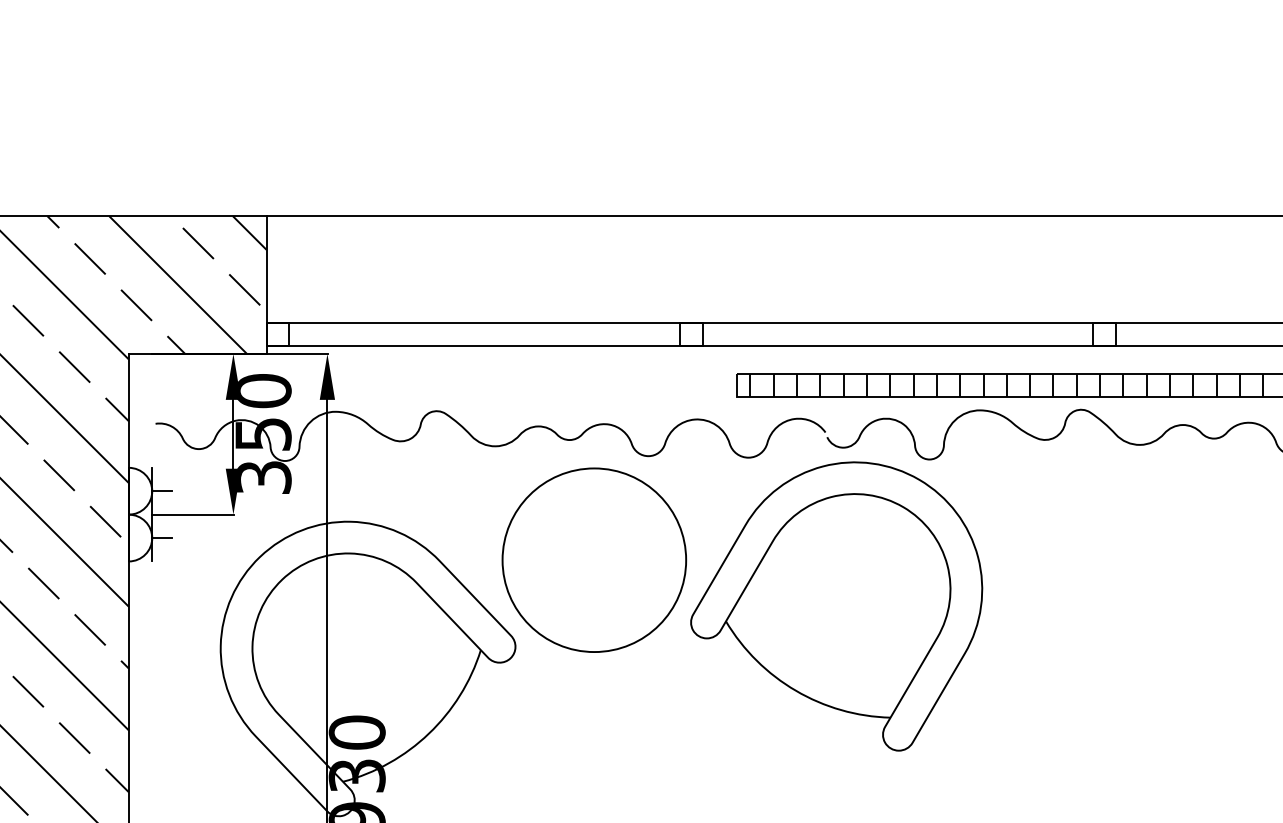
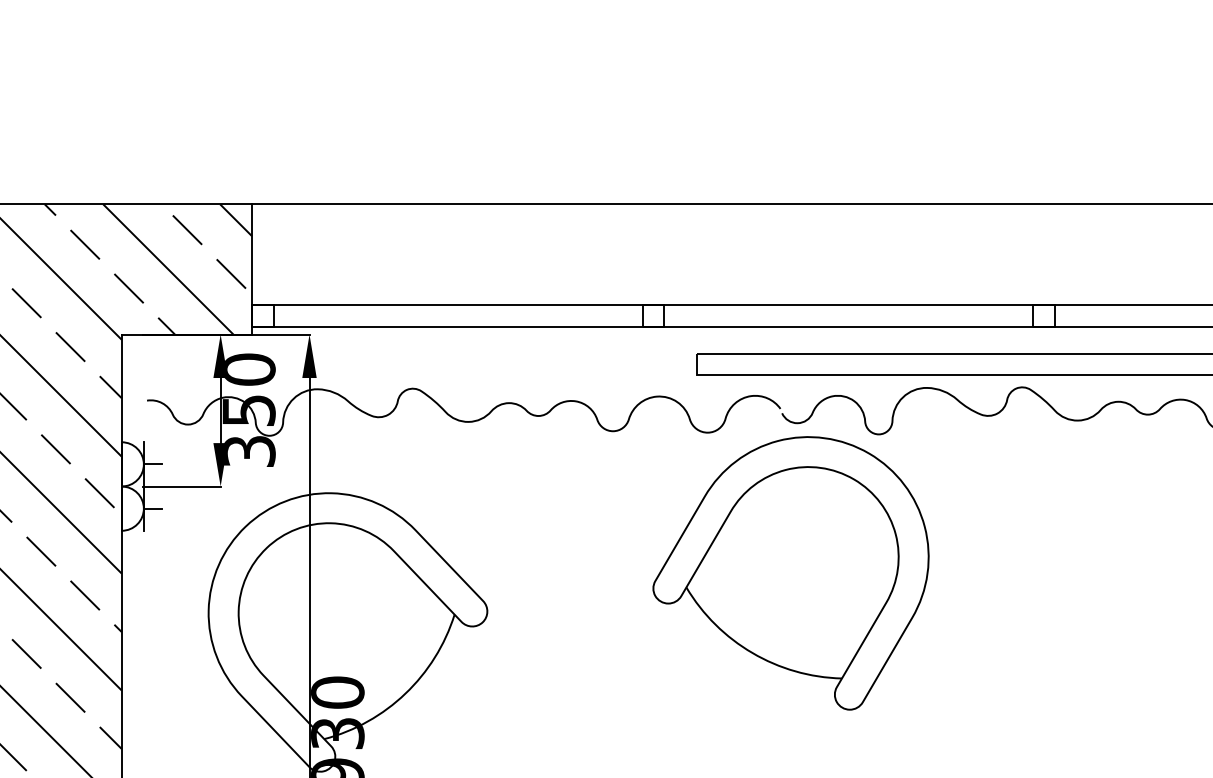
hatch: (1006, 385) -> (951, 364), removed
circle: (593, 560) -> (561, 529), removed

